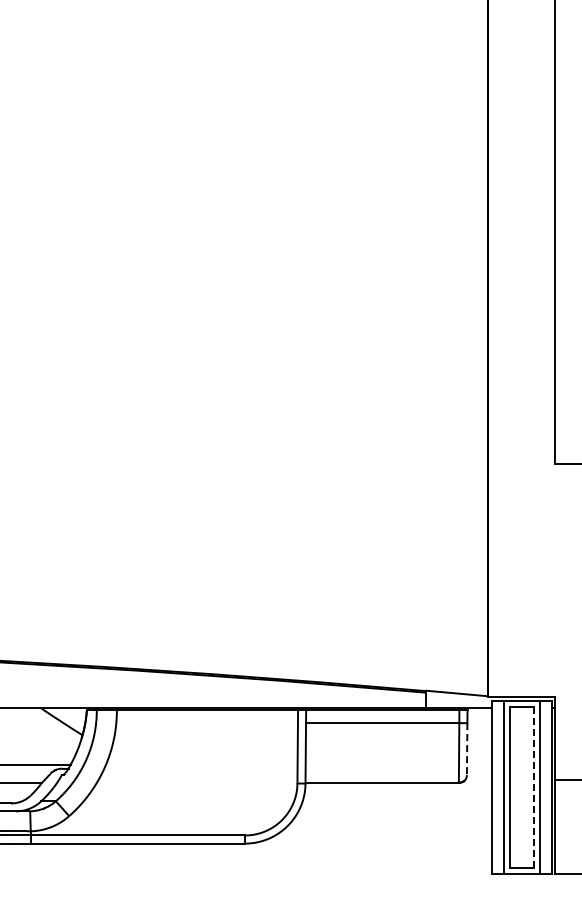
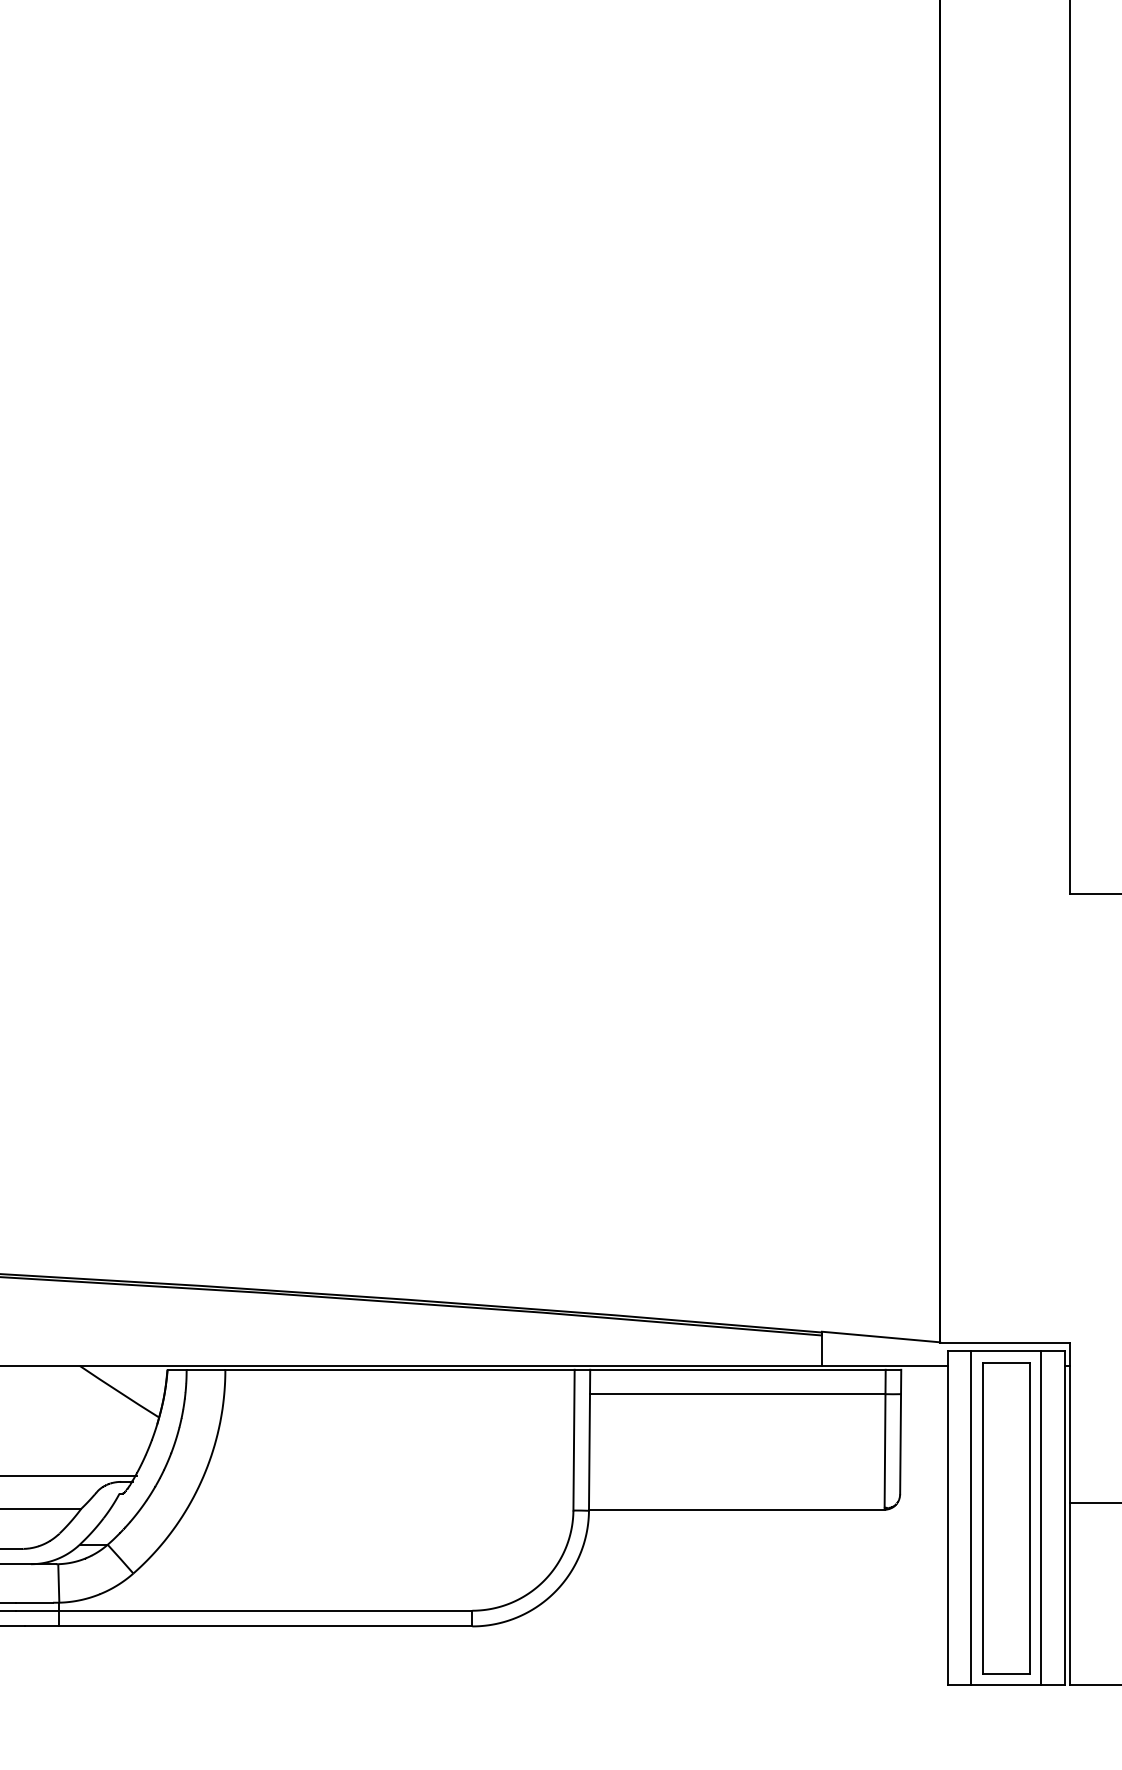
line: (467, 749) -> (901, 1444), dashed -> solid
line: (534, 787) -> (1030, 1518), dashed -> solid

